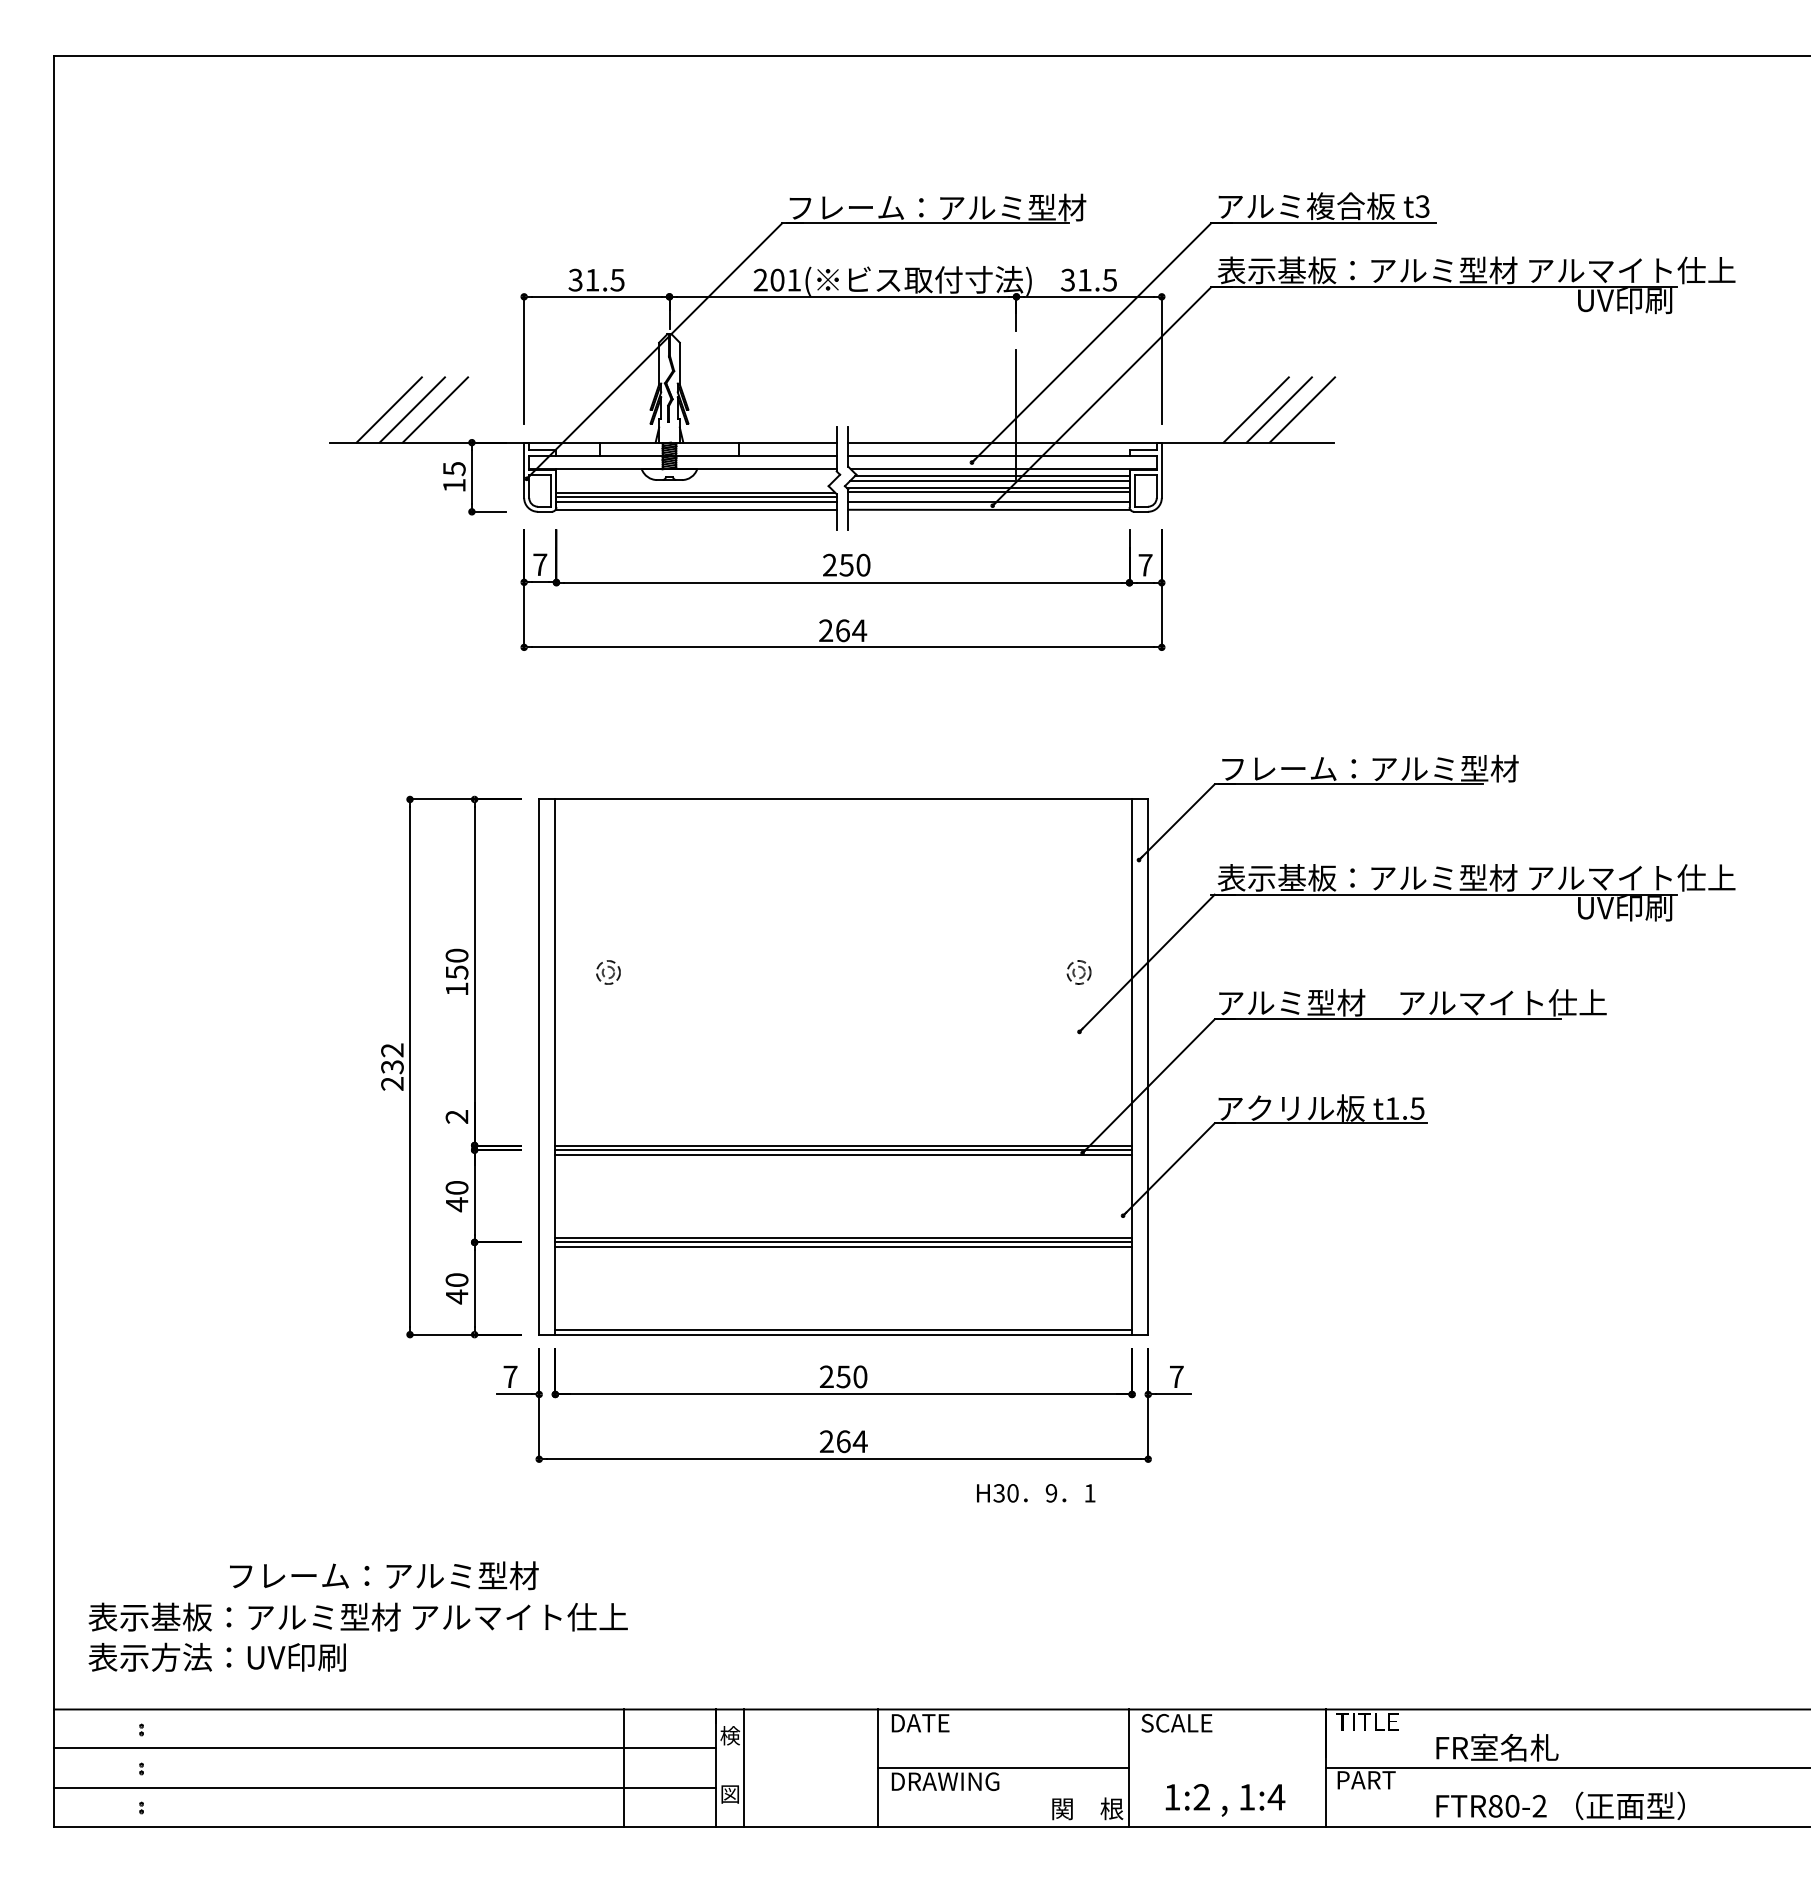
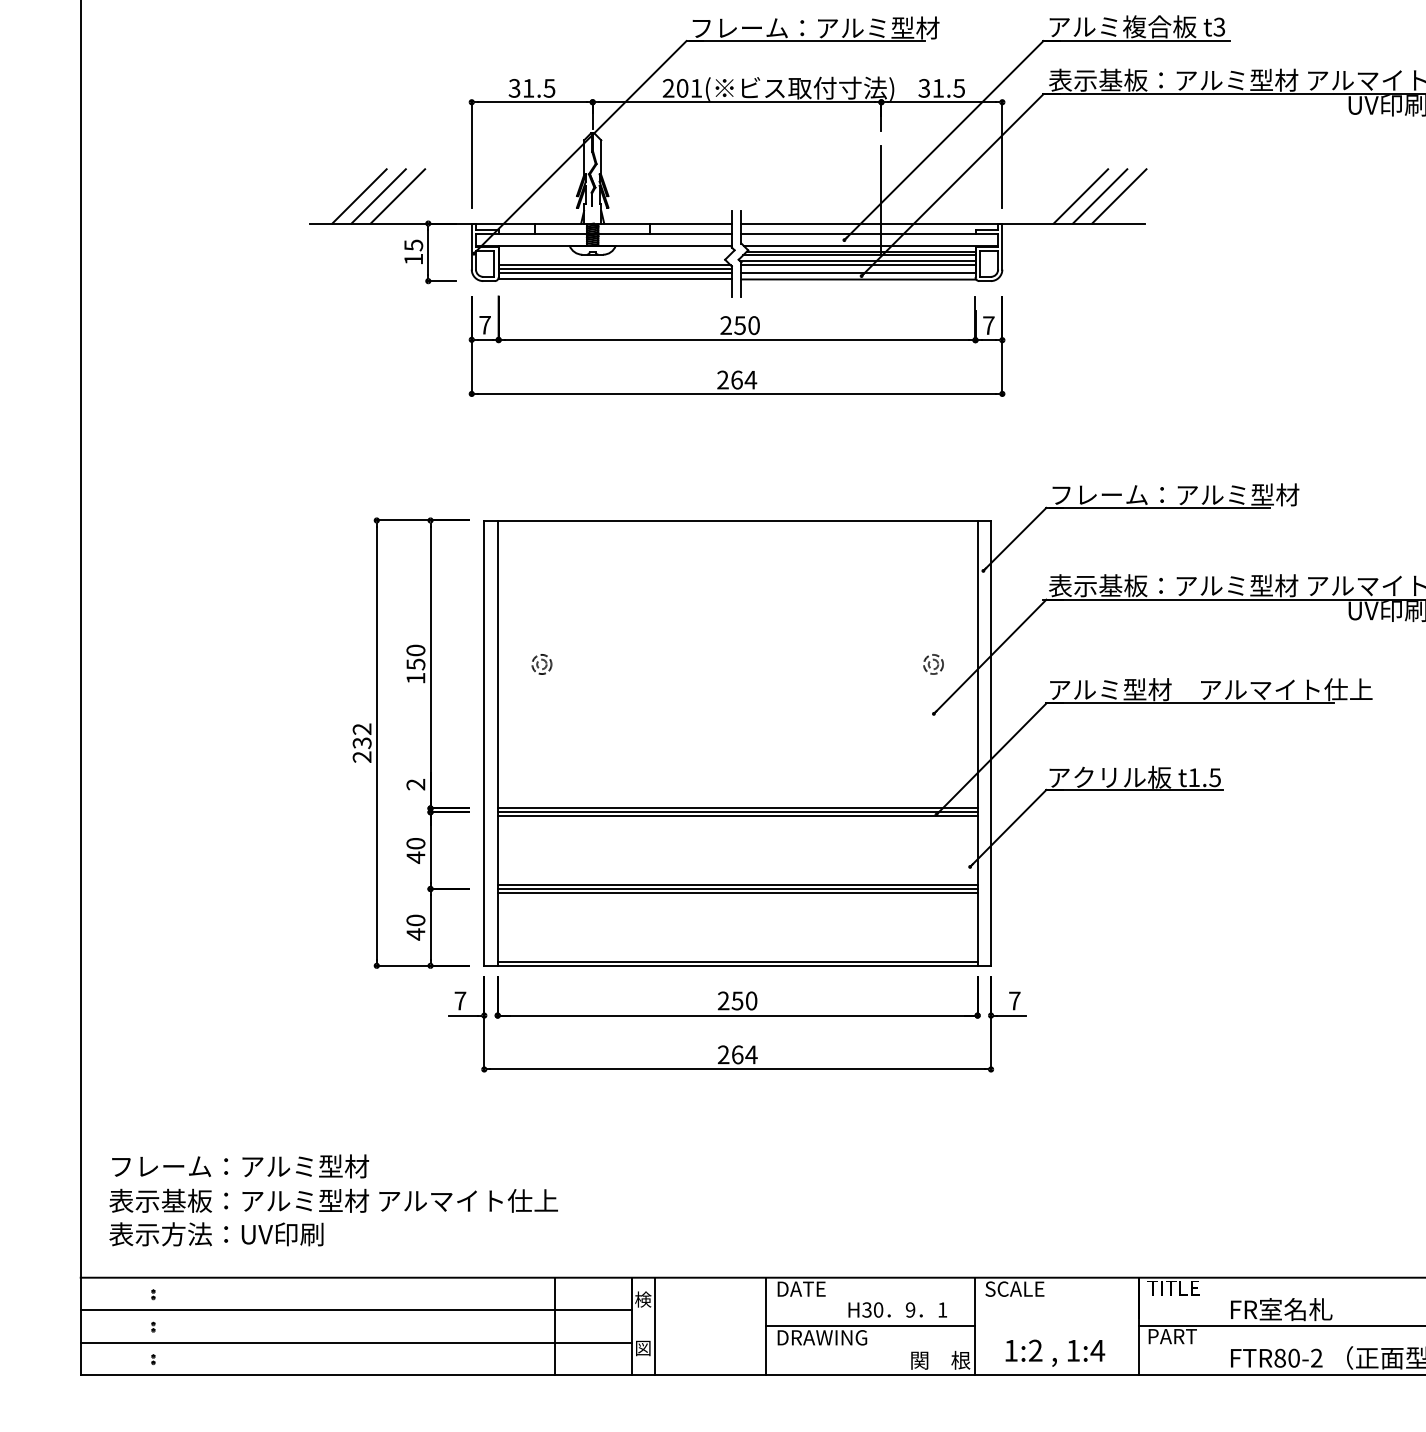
text: (1036, 1493) -> (898, 1310), moved
text: (384, 1575) -> (240, 1166), moved

